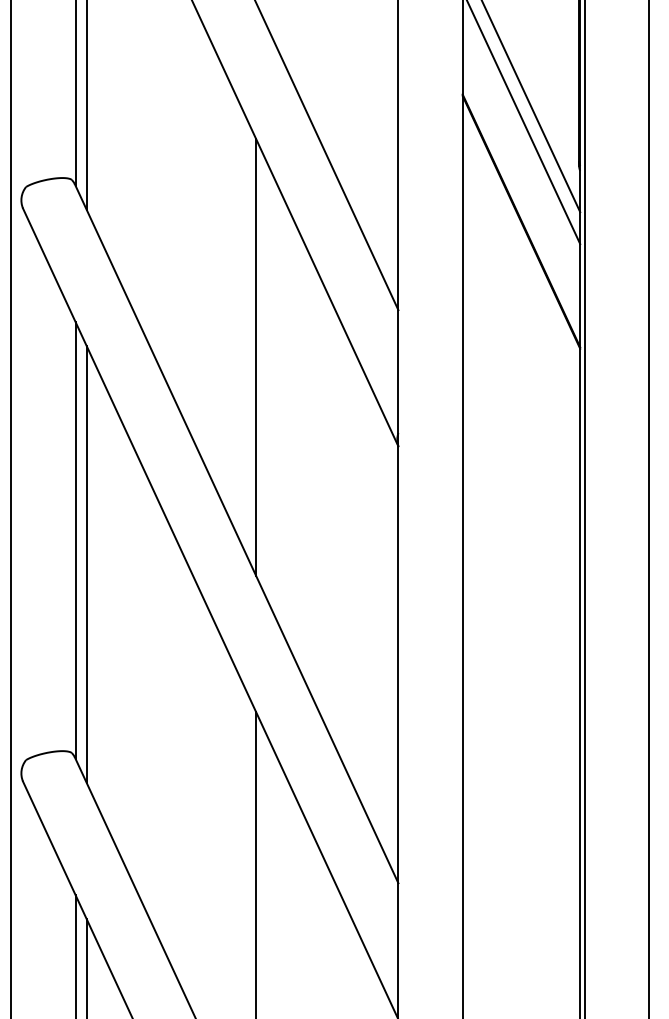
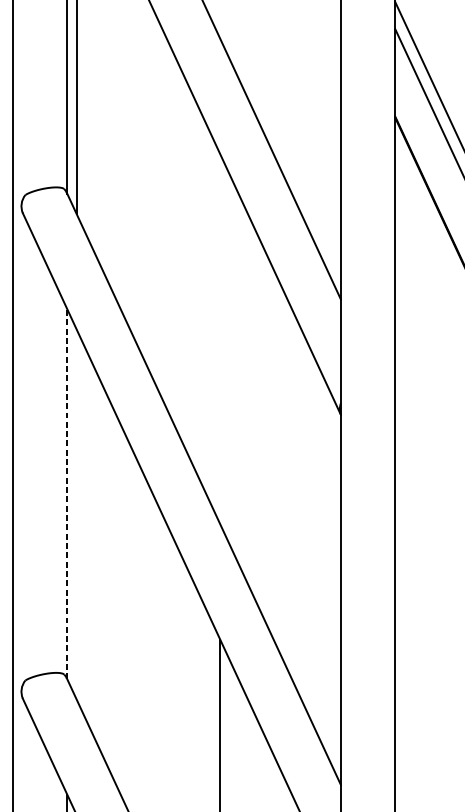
line: (256, 357) -> (220, 339), removed
line: (75, 539) -> (67, 493), solid -> dashed
line: (86, 563) -> (76, 513), removed

